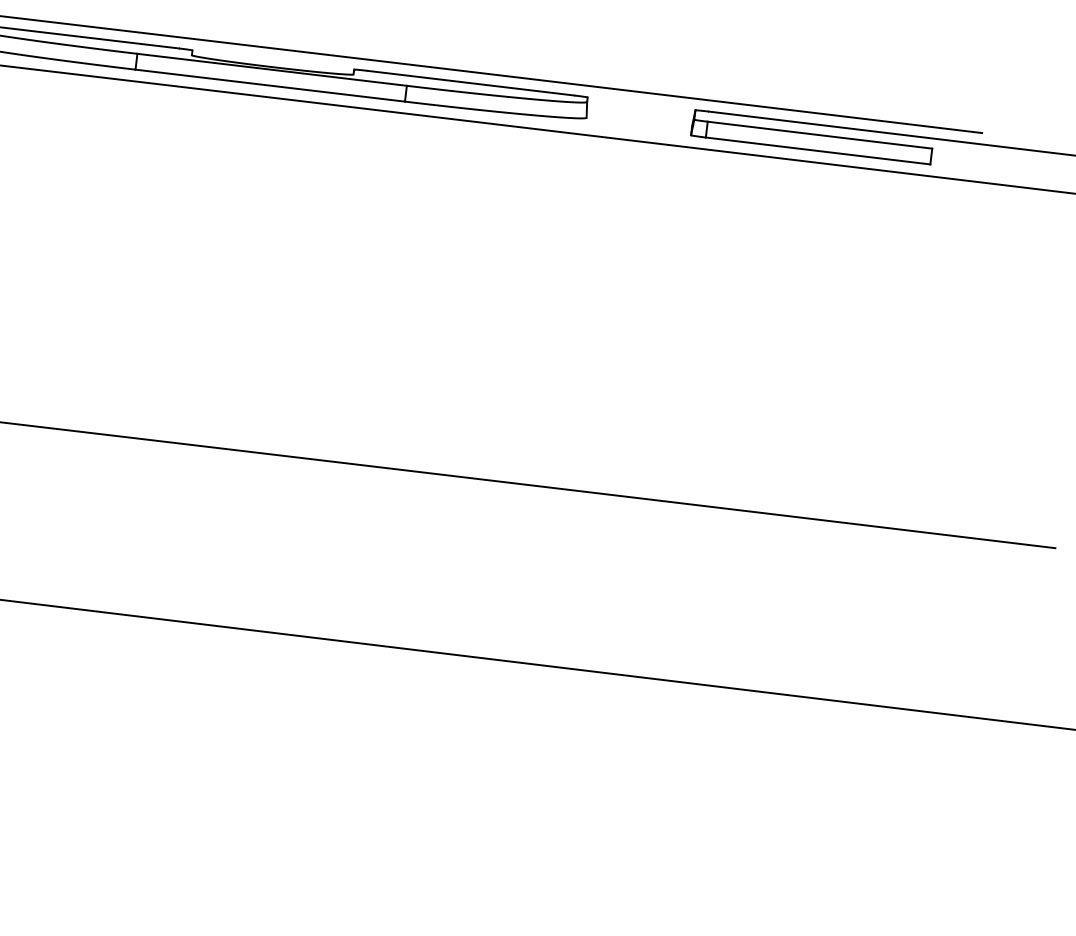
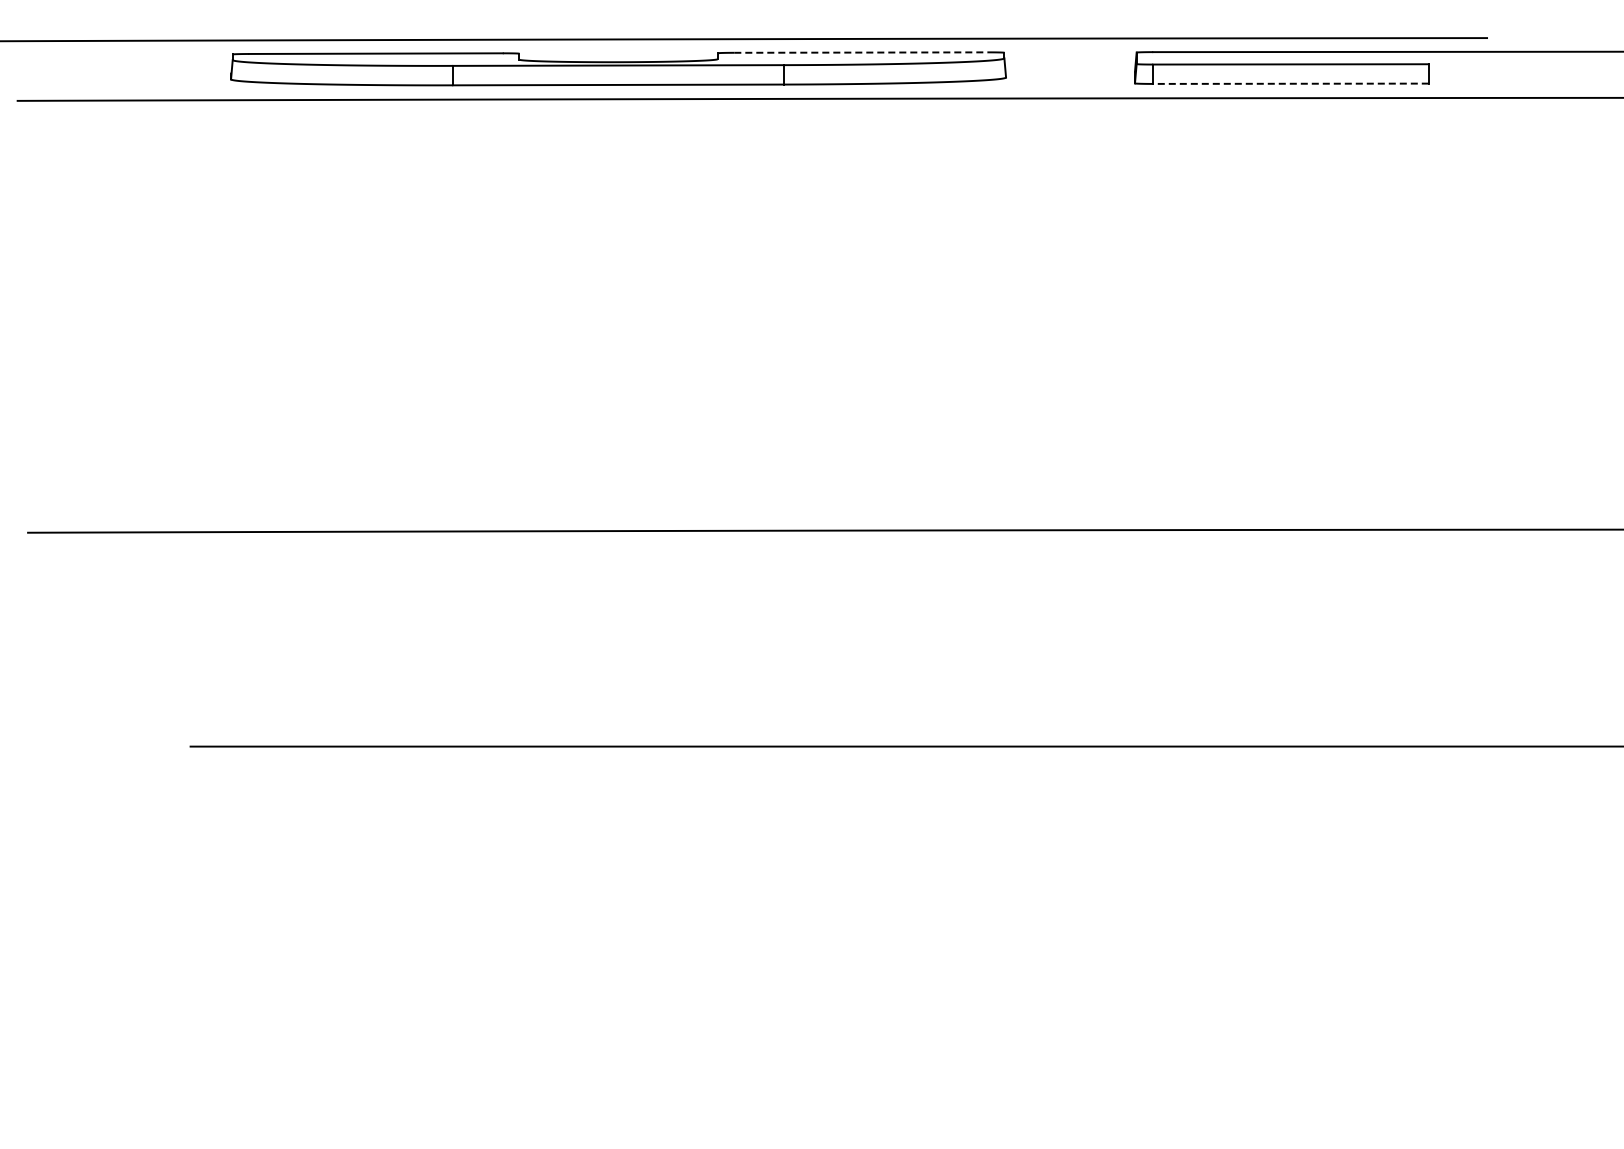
line: (471, 83) -> (861, 52), solid -> dashed
line: (818, 150) -> (1291, 83), solid -> dashed

